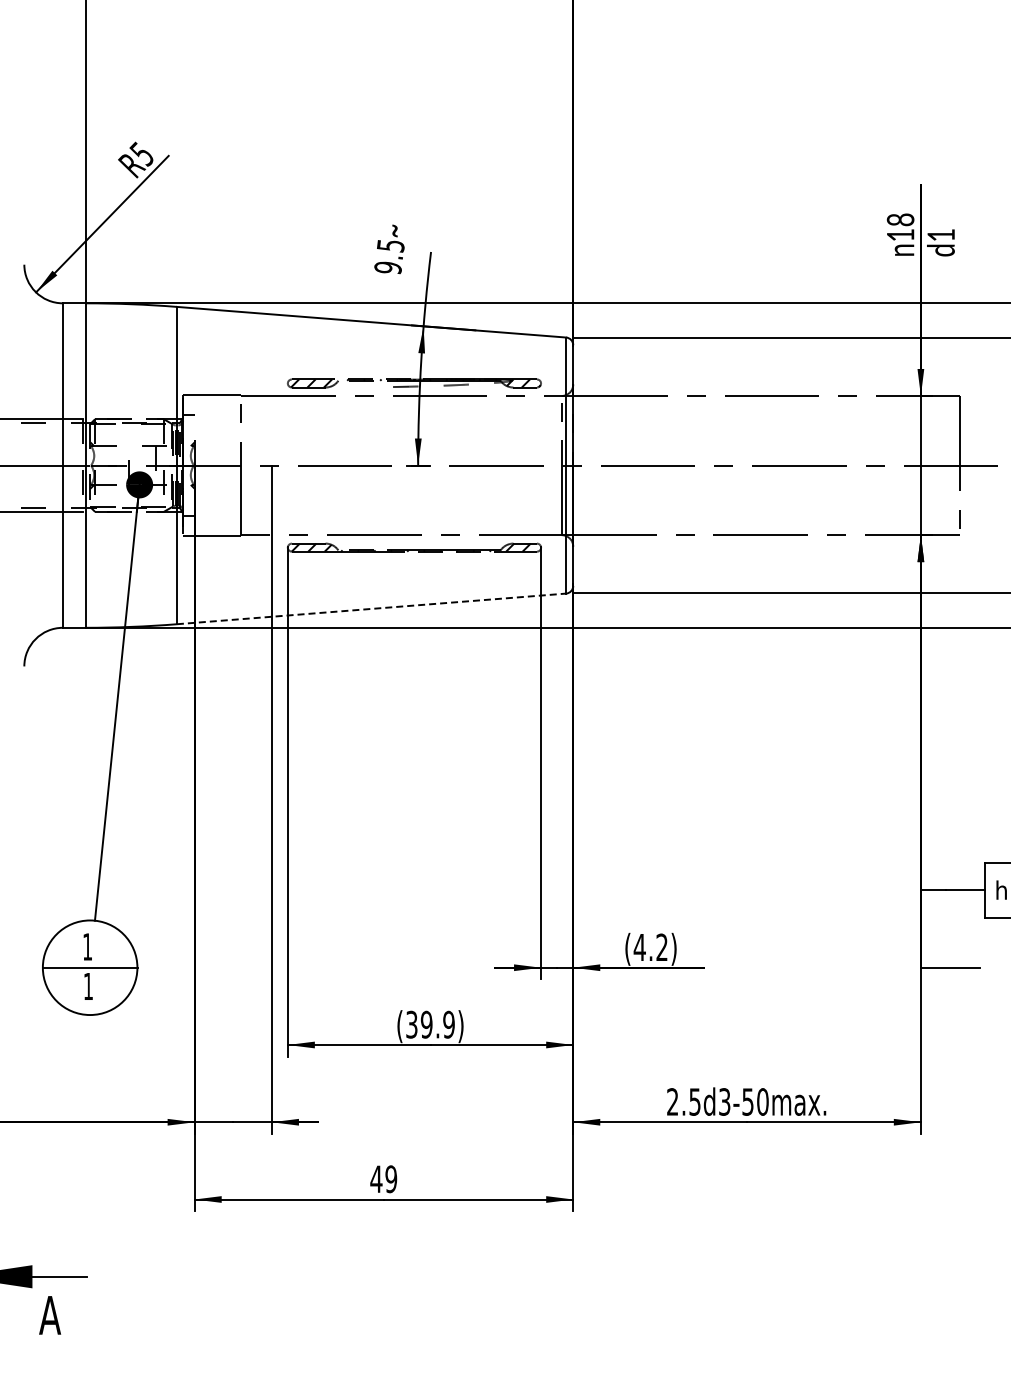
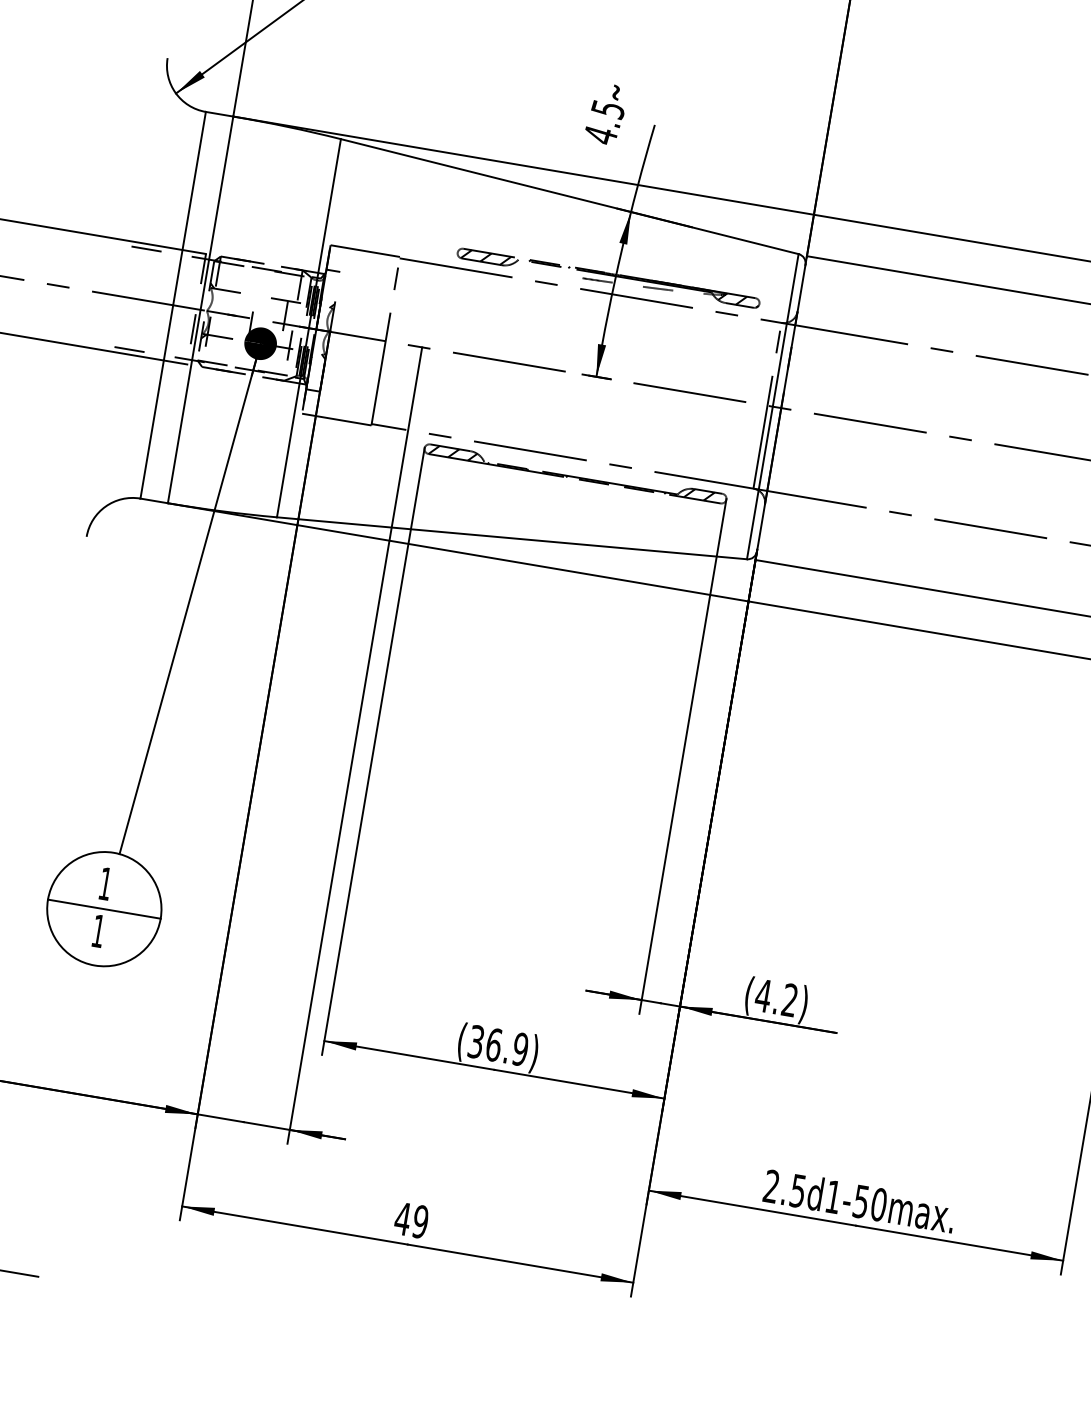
text: (387, 267) -> (599, 134), 9.5 -> 4.5
line: (372, 608) -> (513, 537), dashed -> solid
text: (426, 1024) -> (493, 1044), (39.9) -> (36.9)
text: (724, 1101) -> (833, 1196), 2.5d3-50max. -> 2.5d1-50max.

